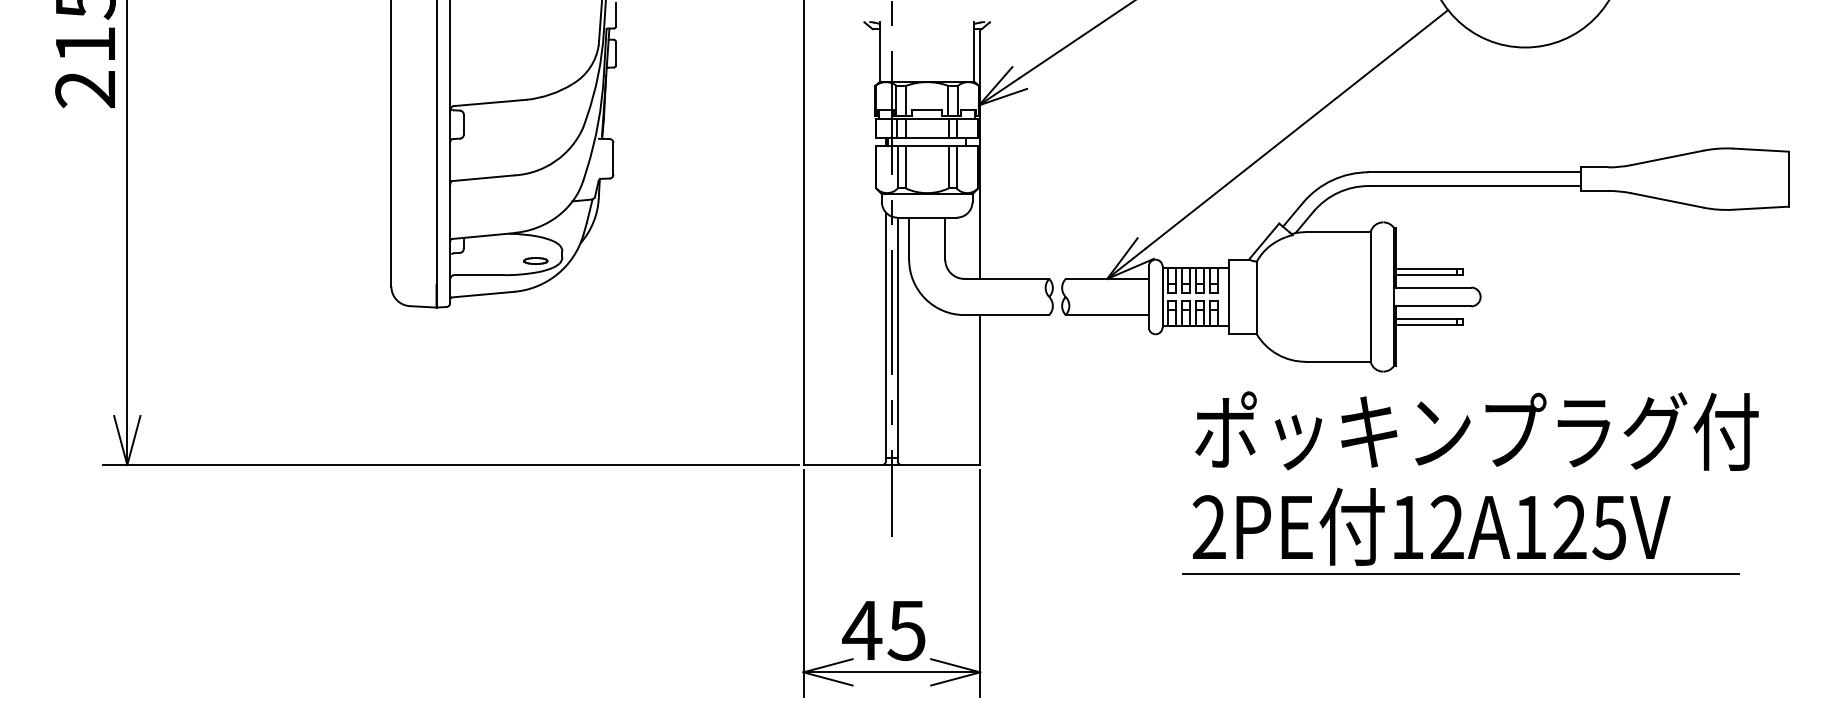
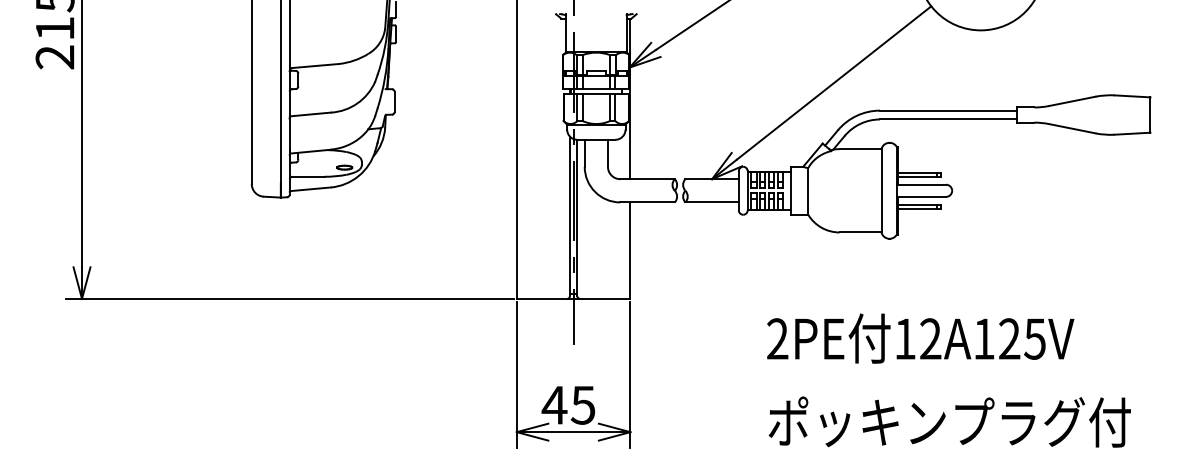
text: (1476, 430) -> (949, 421), moved
line: (1460, 573) -> (939, 368), removed

